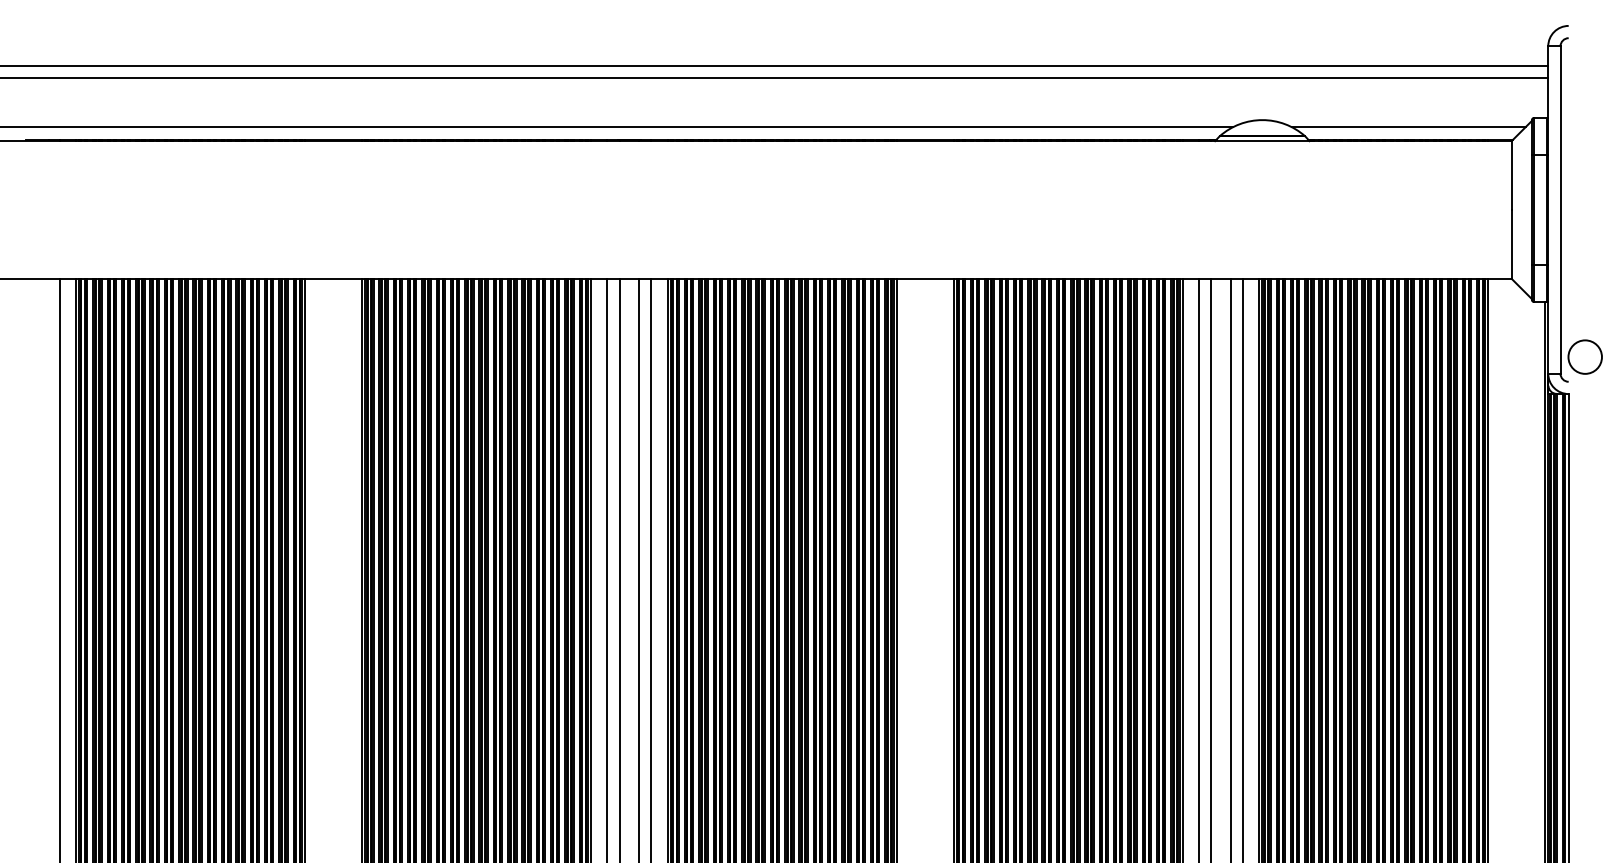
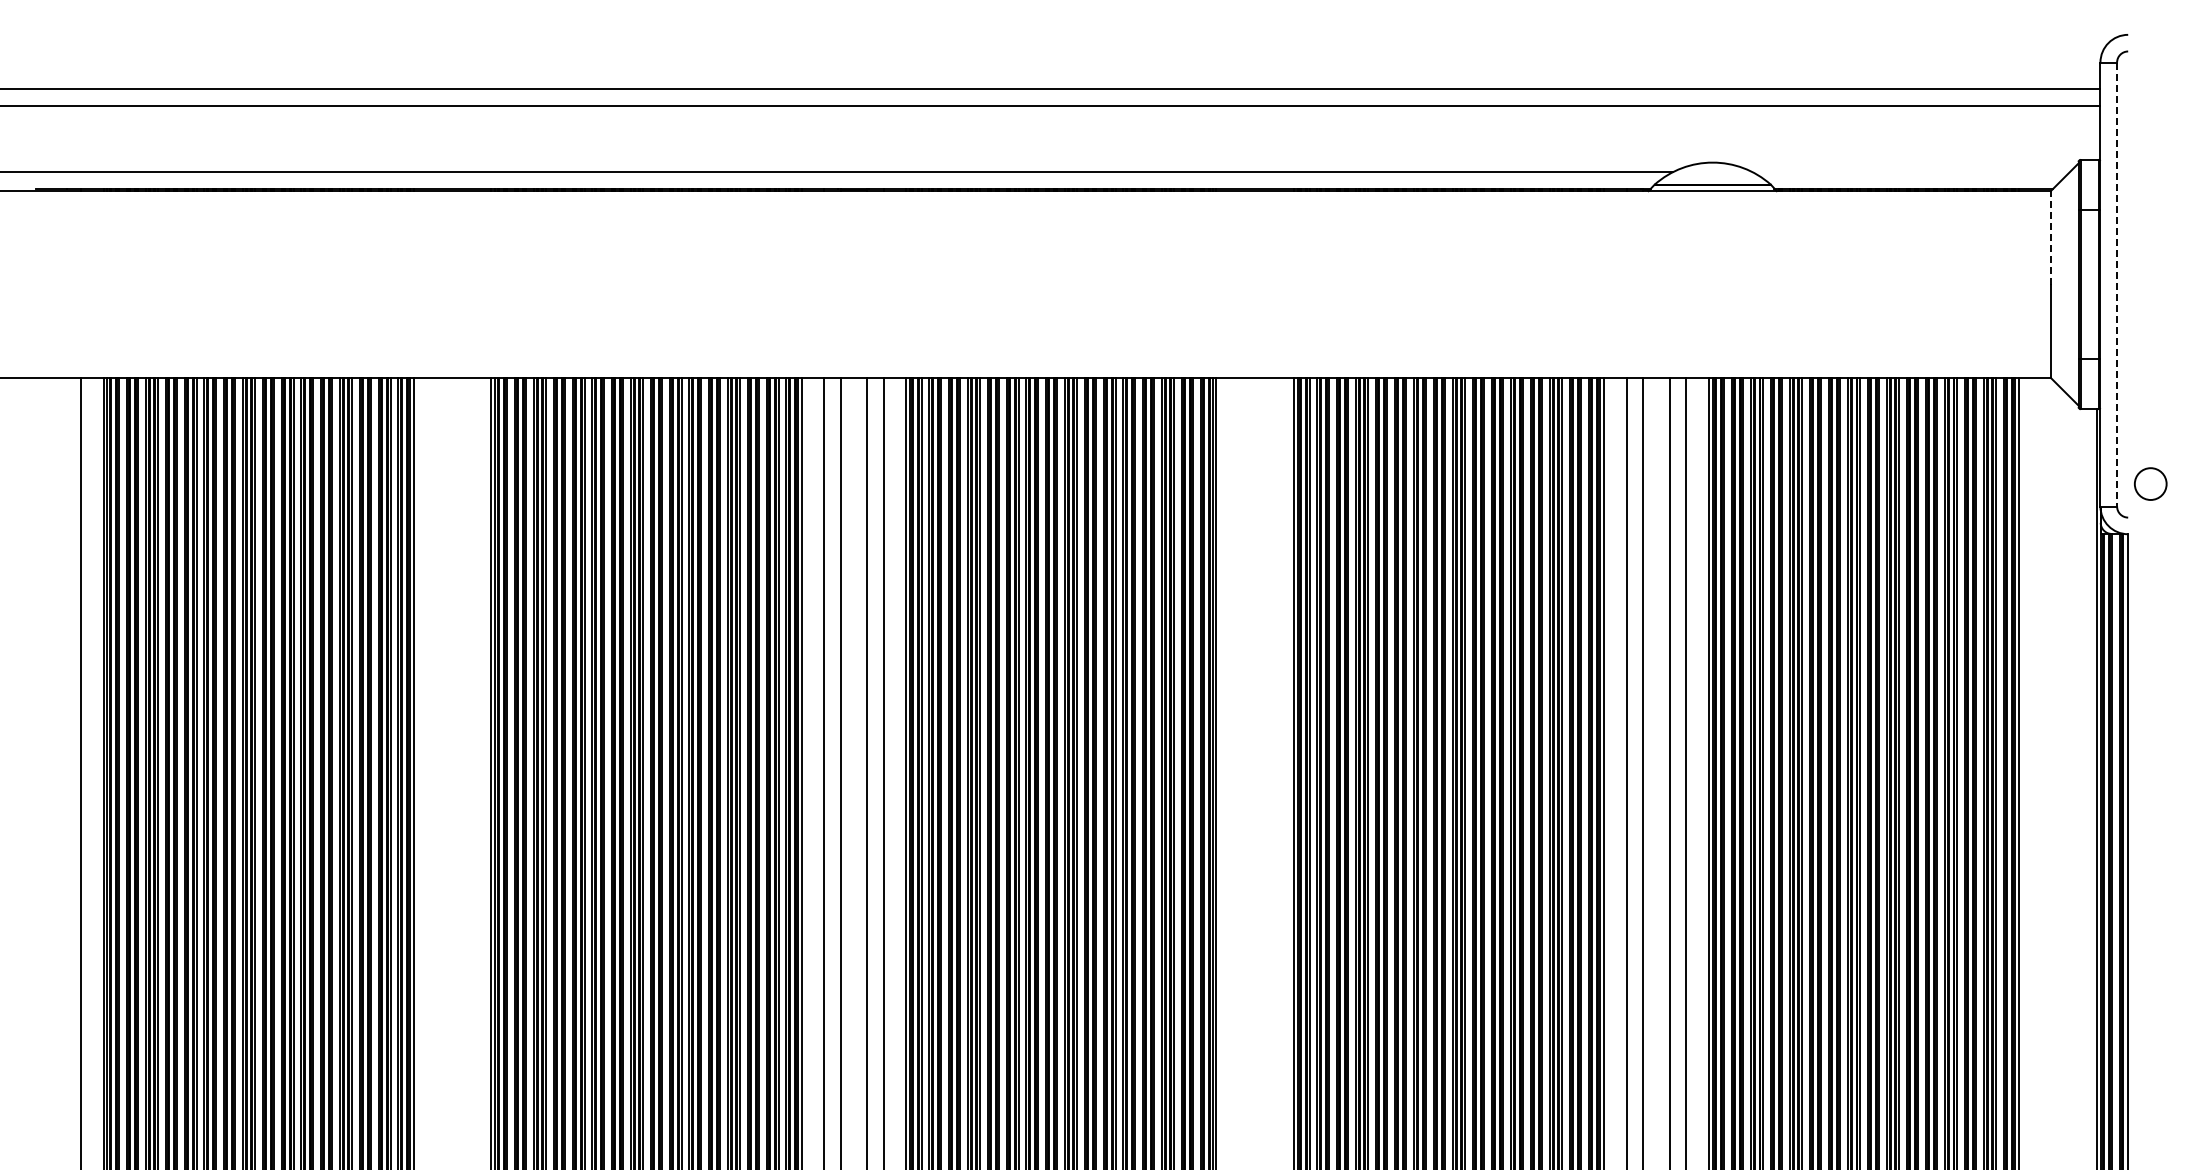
line: (1408, 127) -> (1910, 172), removed
line: (1511, 175) -> (2050, 237), solid -> dashed
line: (1560, 209) -> (2117, 284), solid -> dashed
circle: (1585, 356) -> (2150, 483), size x0.7

